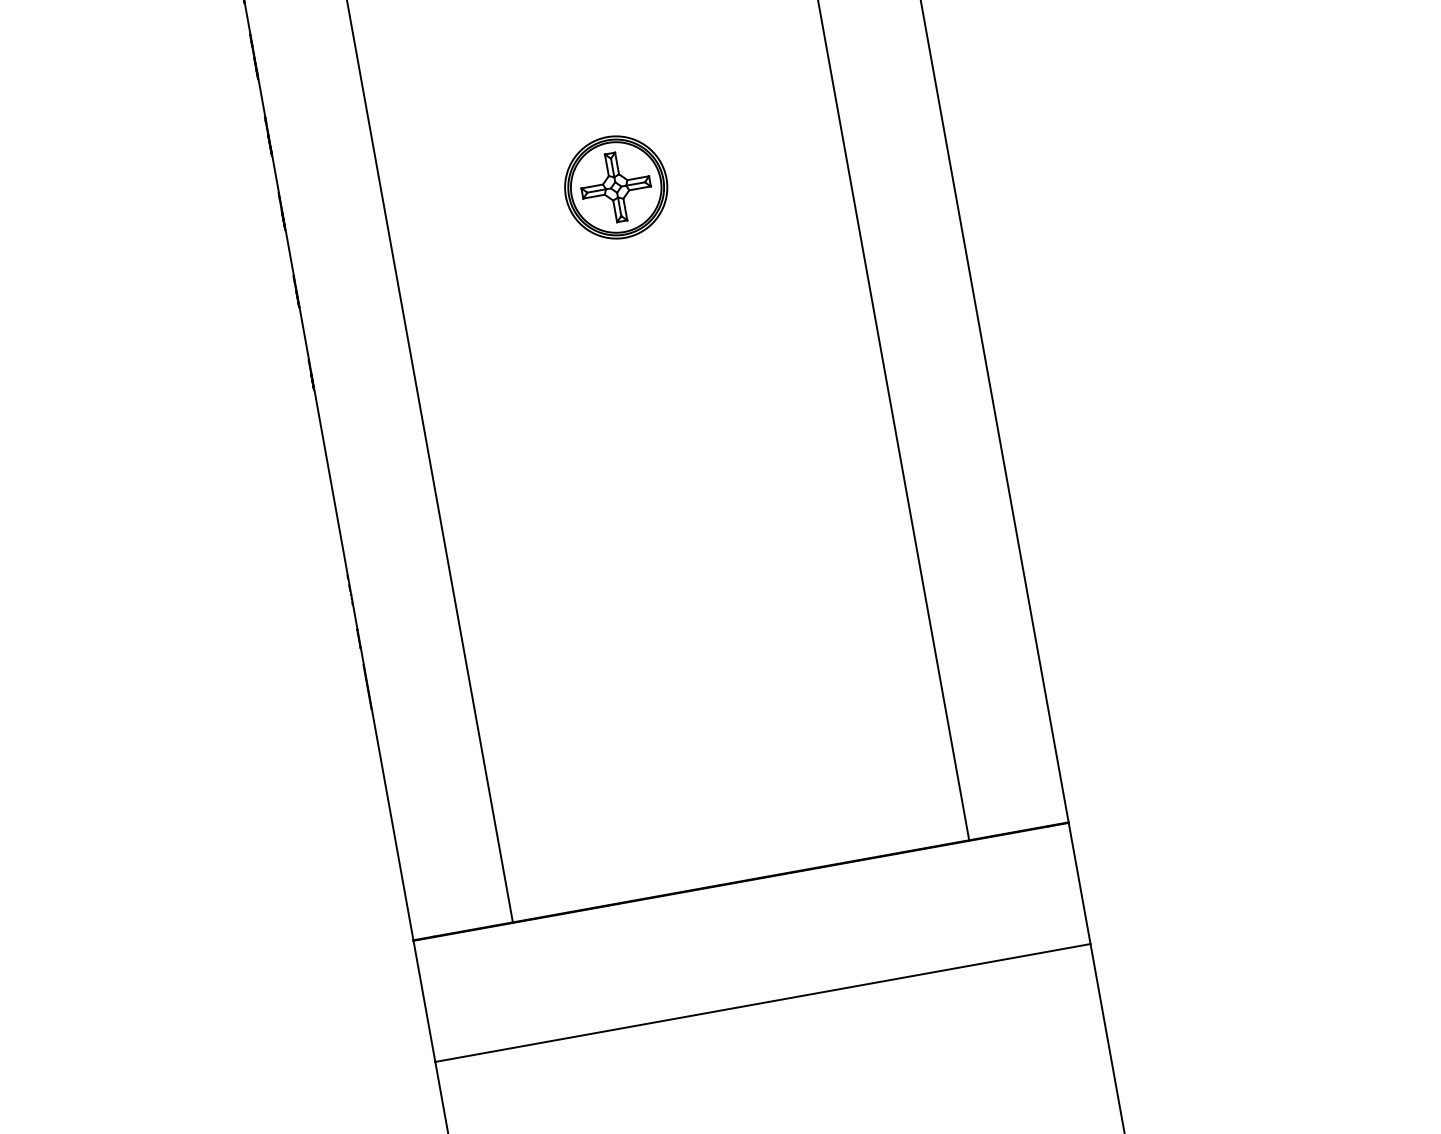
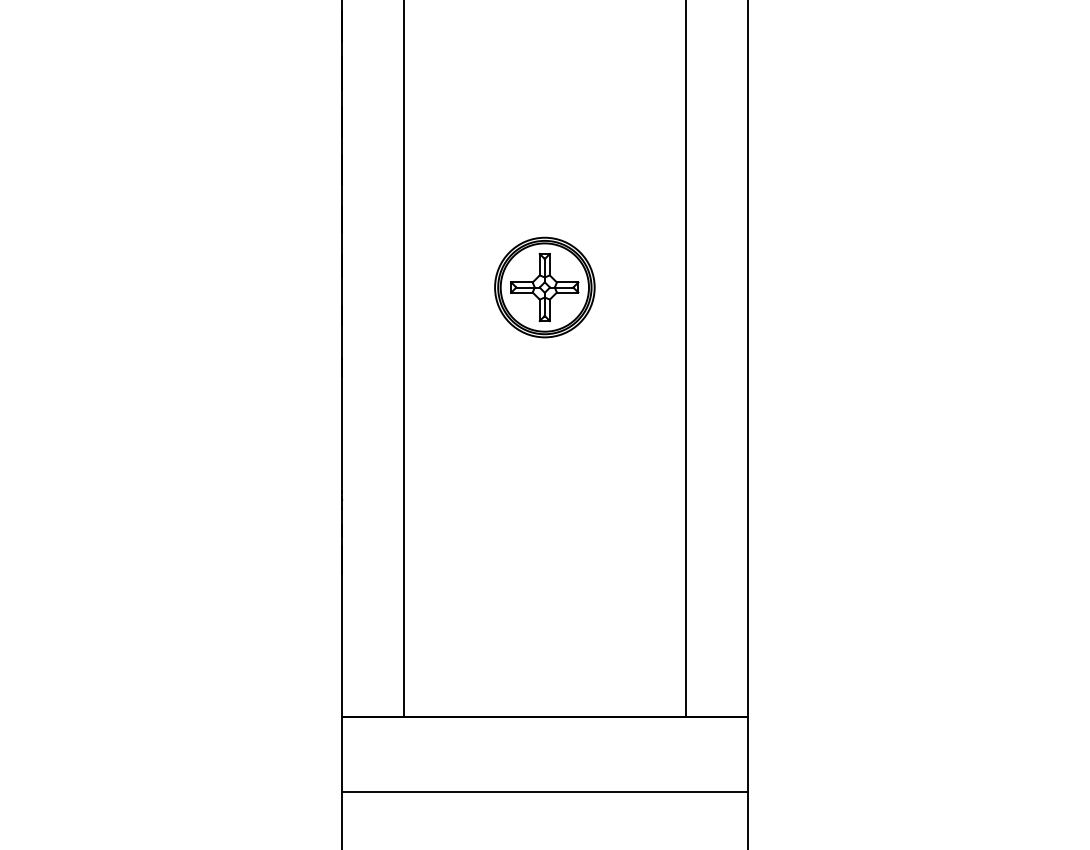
part: (616, 187) -> (545, 287), size x1.6

